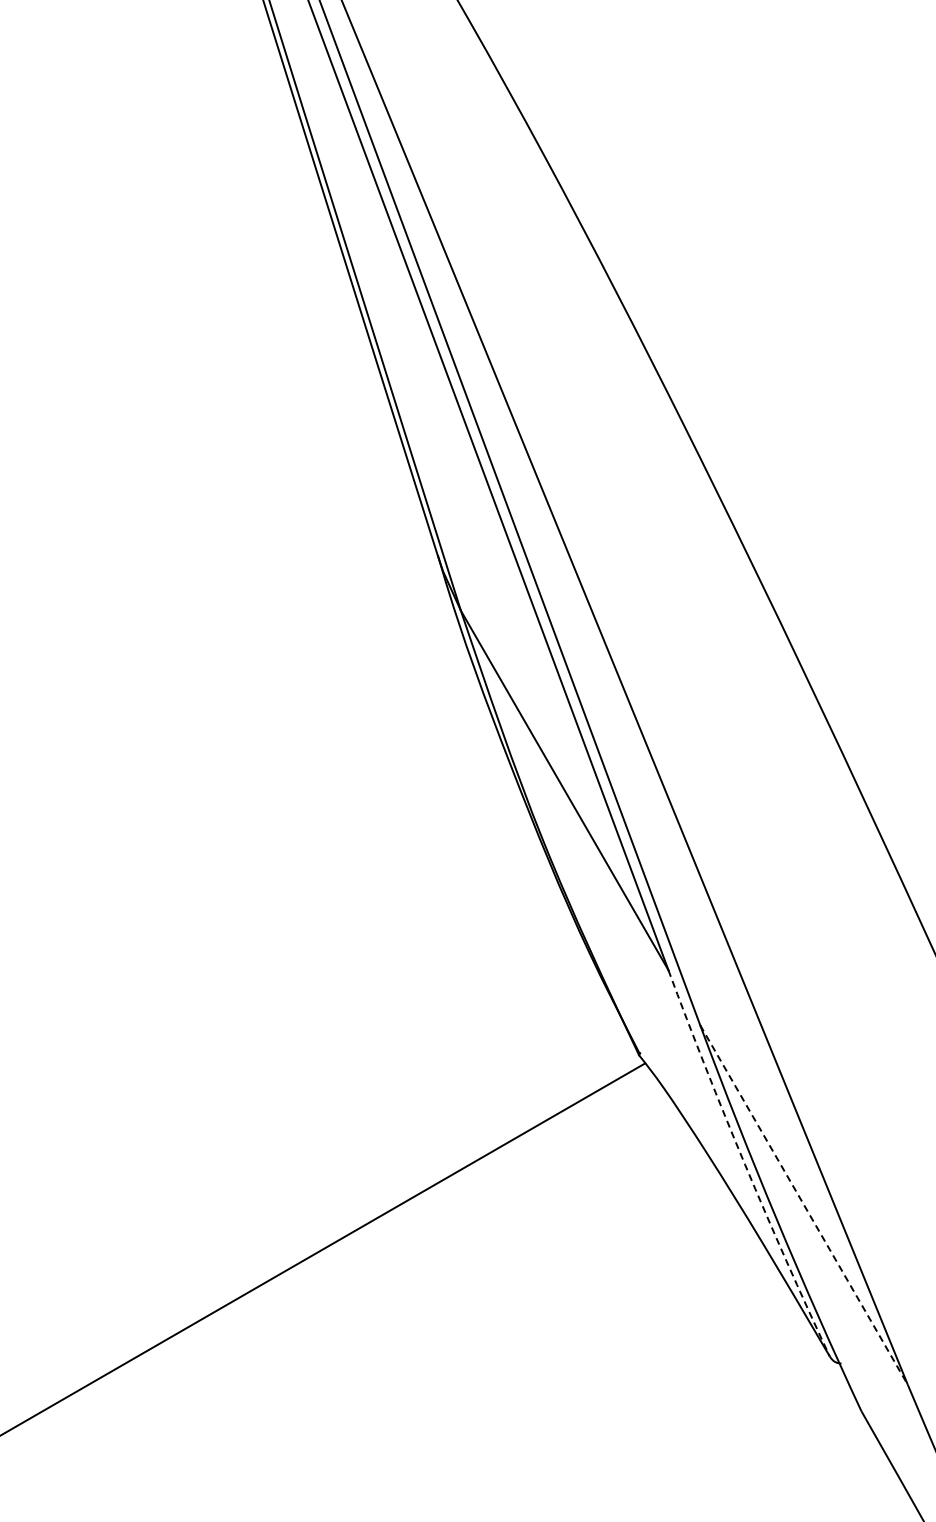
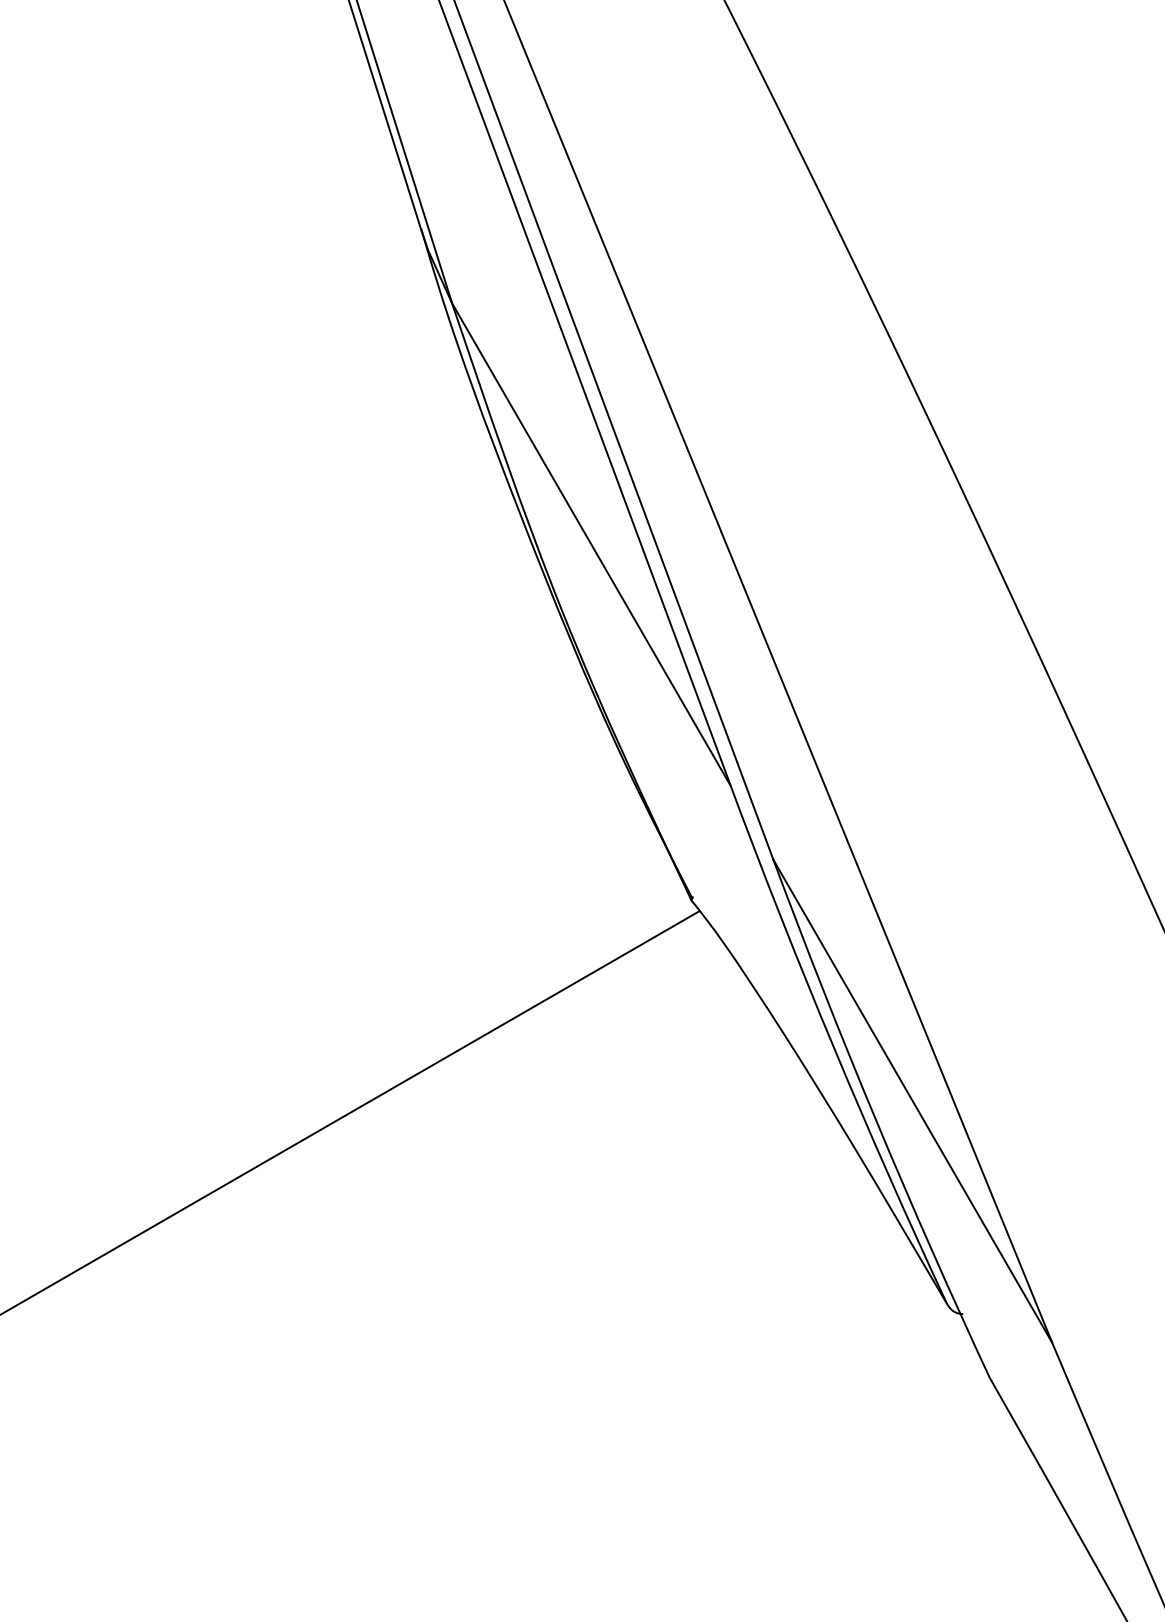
arc: (745, 1164) -> (834, 1046), dashed -> solid
line: (804, 1205) -> (913, 1101), dashed -> solid

